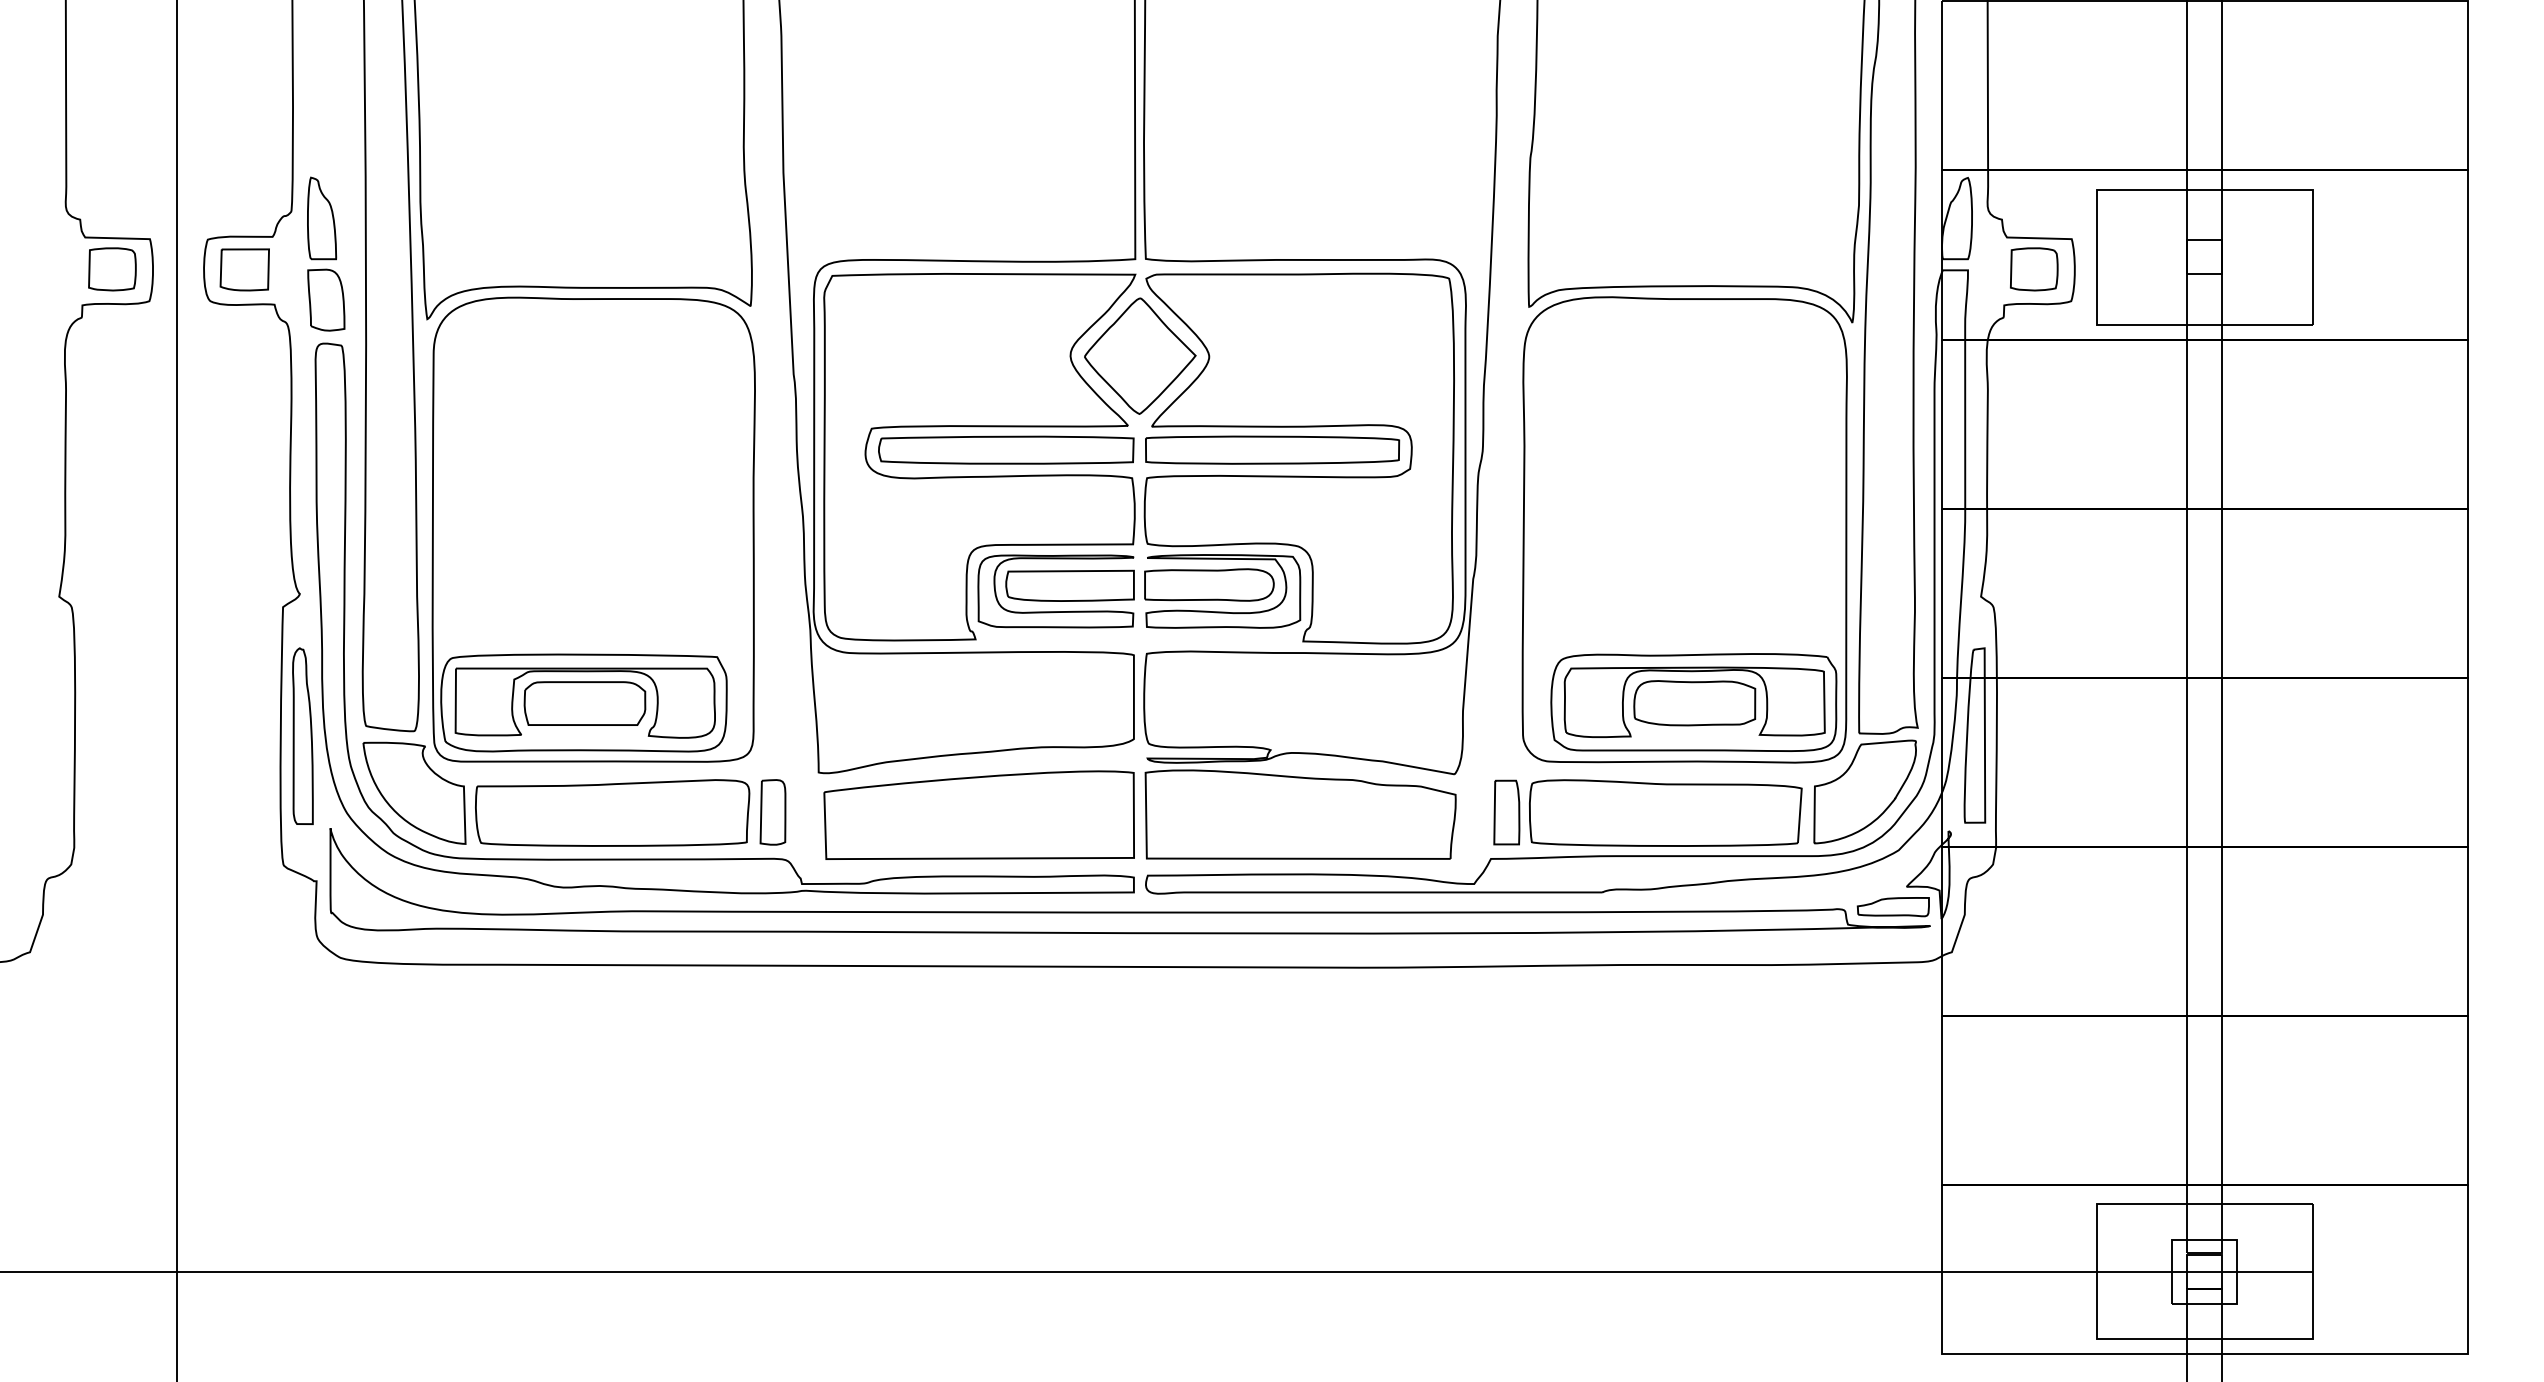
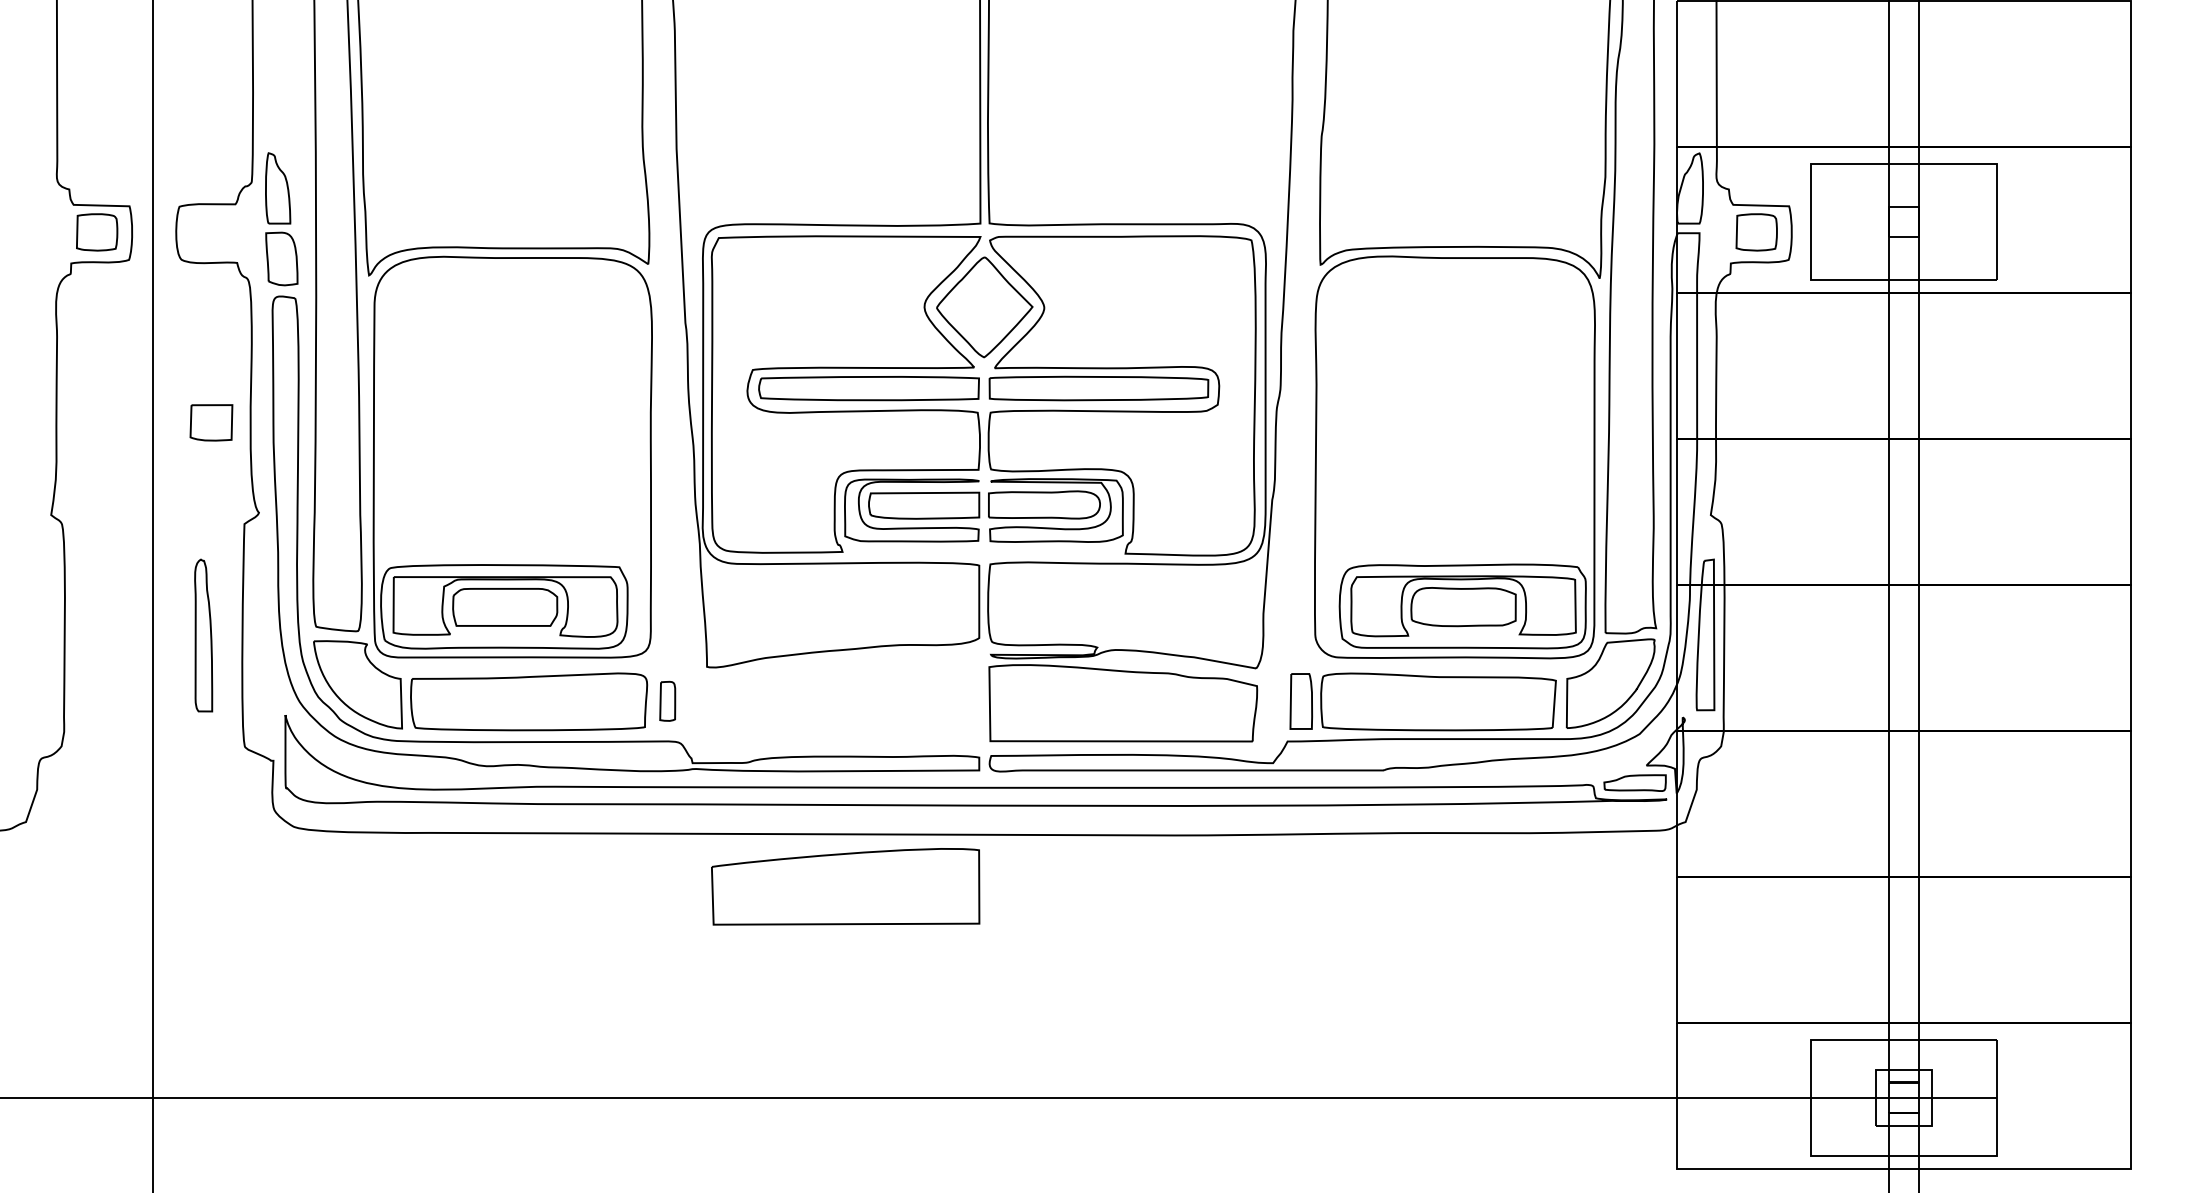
part: (244, 269) -> (211, 422), moved
part: (302, 736) -> (203, 635), moved
part: (772, 812) -> (667, 701), size x0.7
part: (979, 814) -> (845, 886), moved

